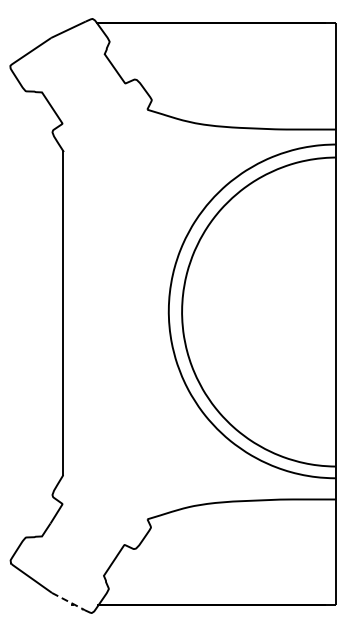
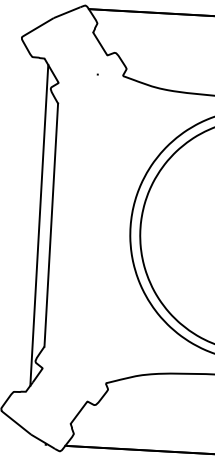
line: (47, 314) -> (39, 225), added
line: (69, 602) -> (43, 442), dashed -> solid

